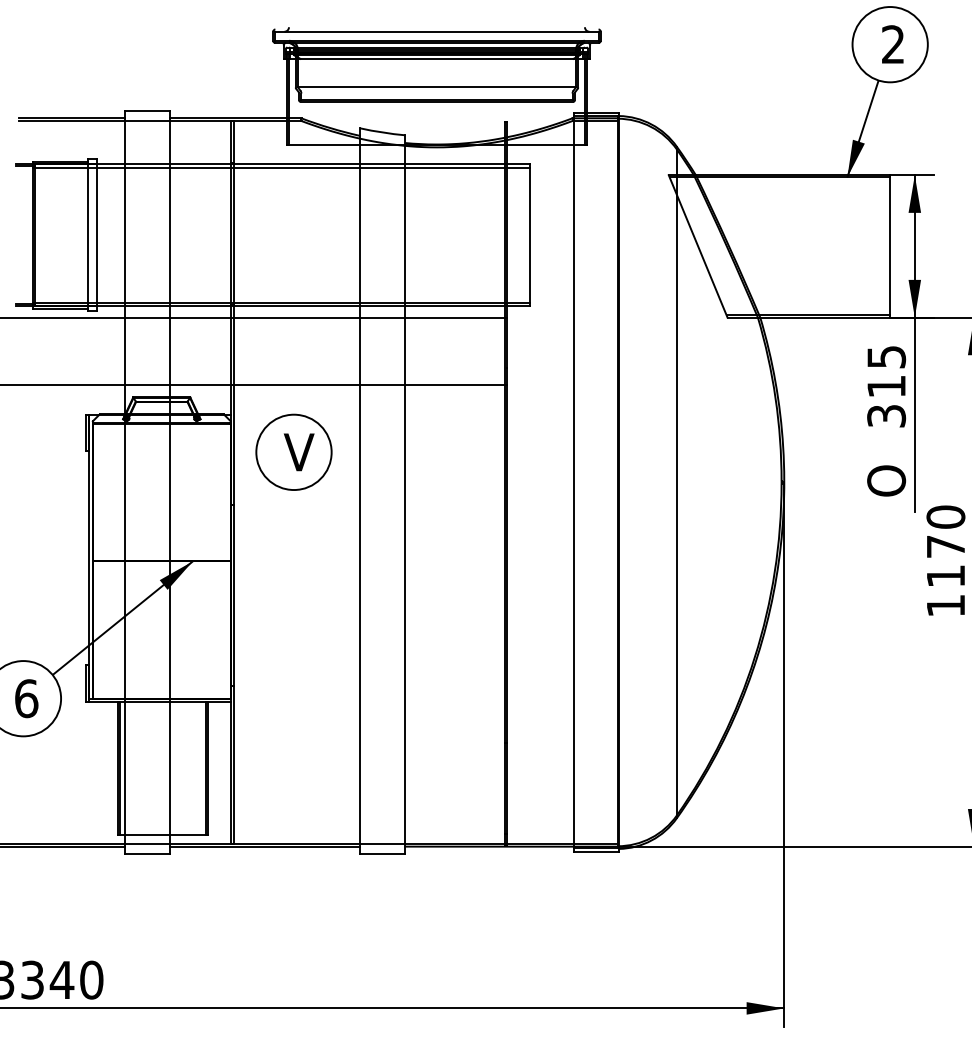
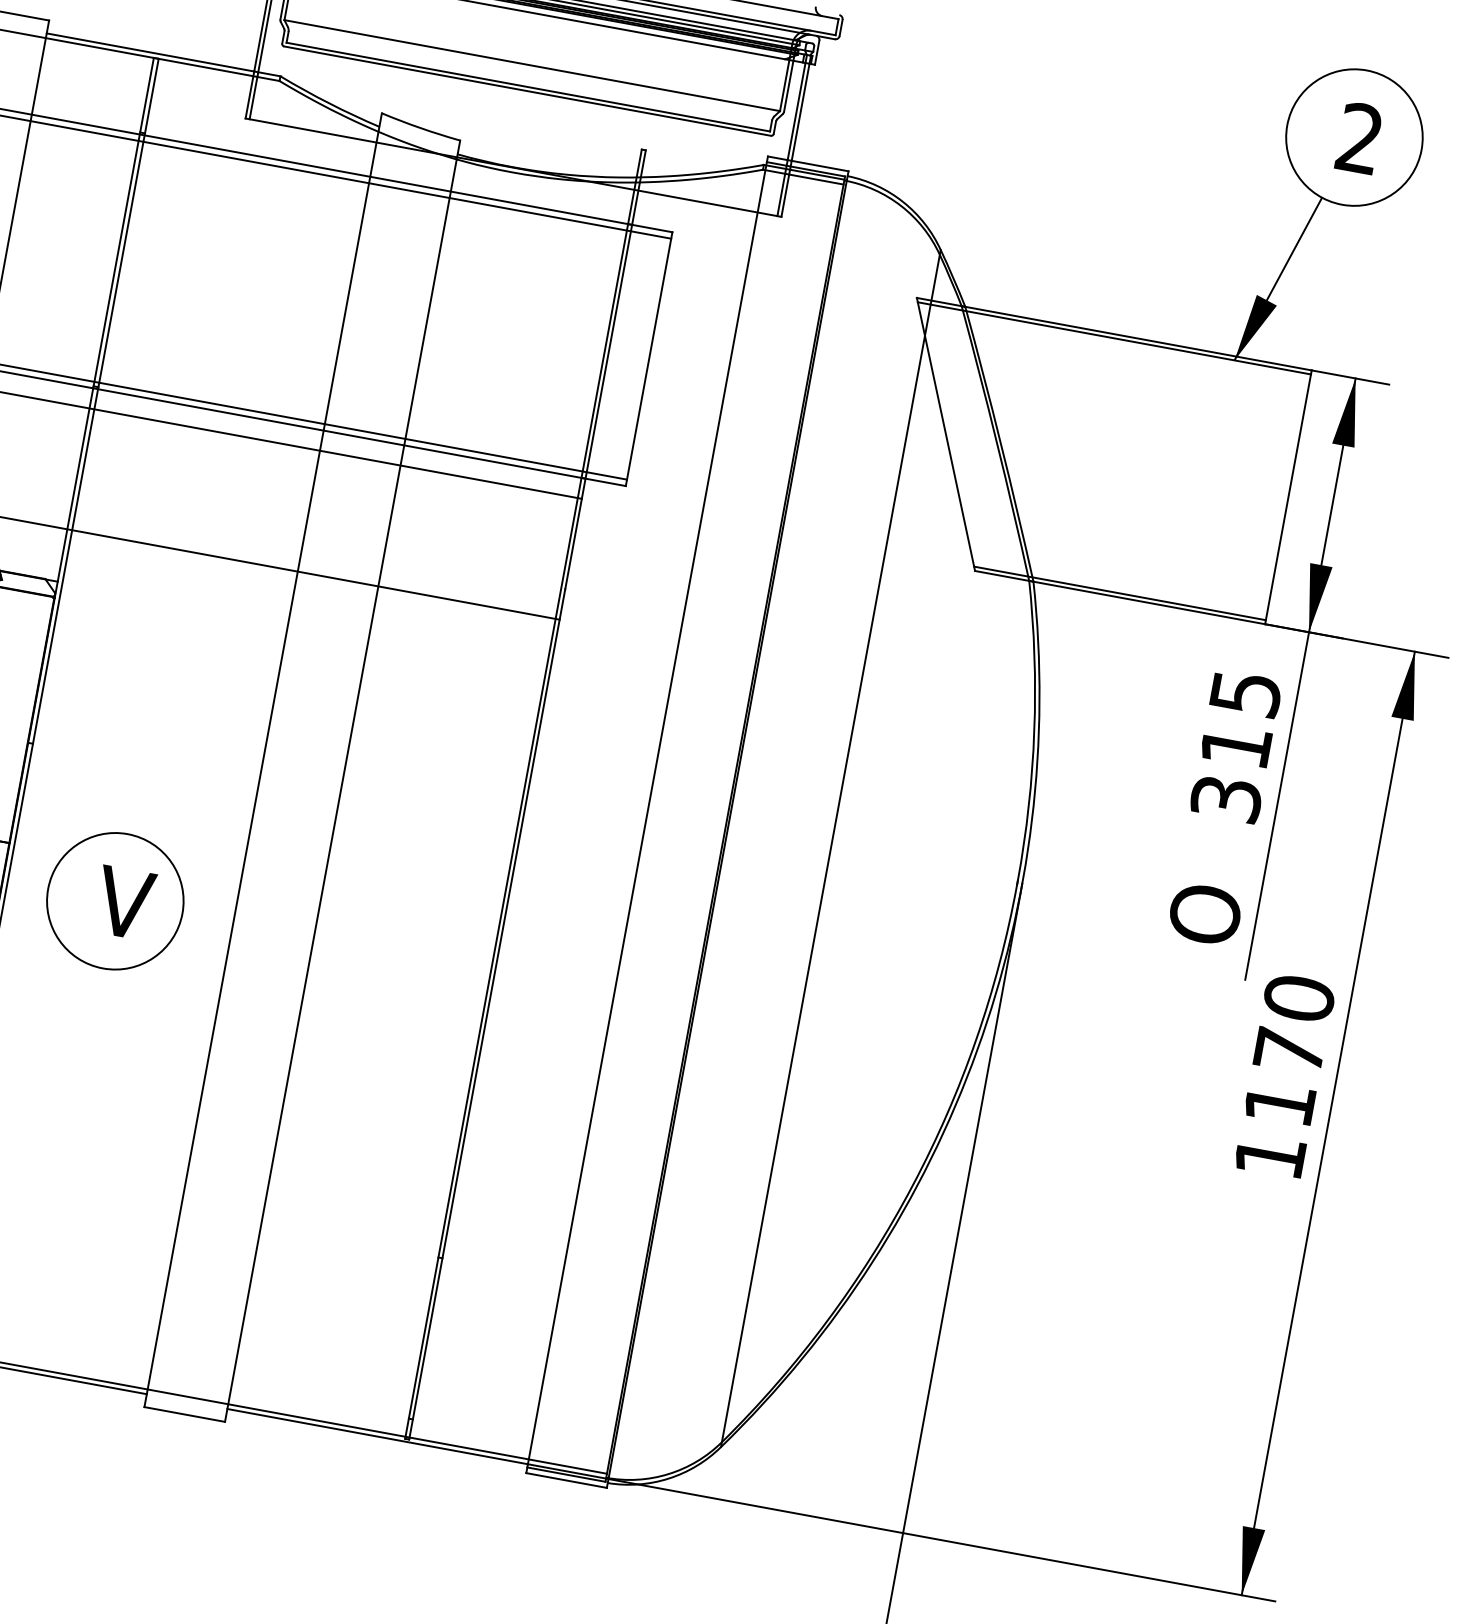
part: (293, 451) -> (114, 899), moved

